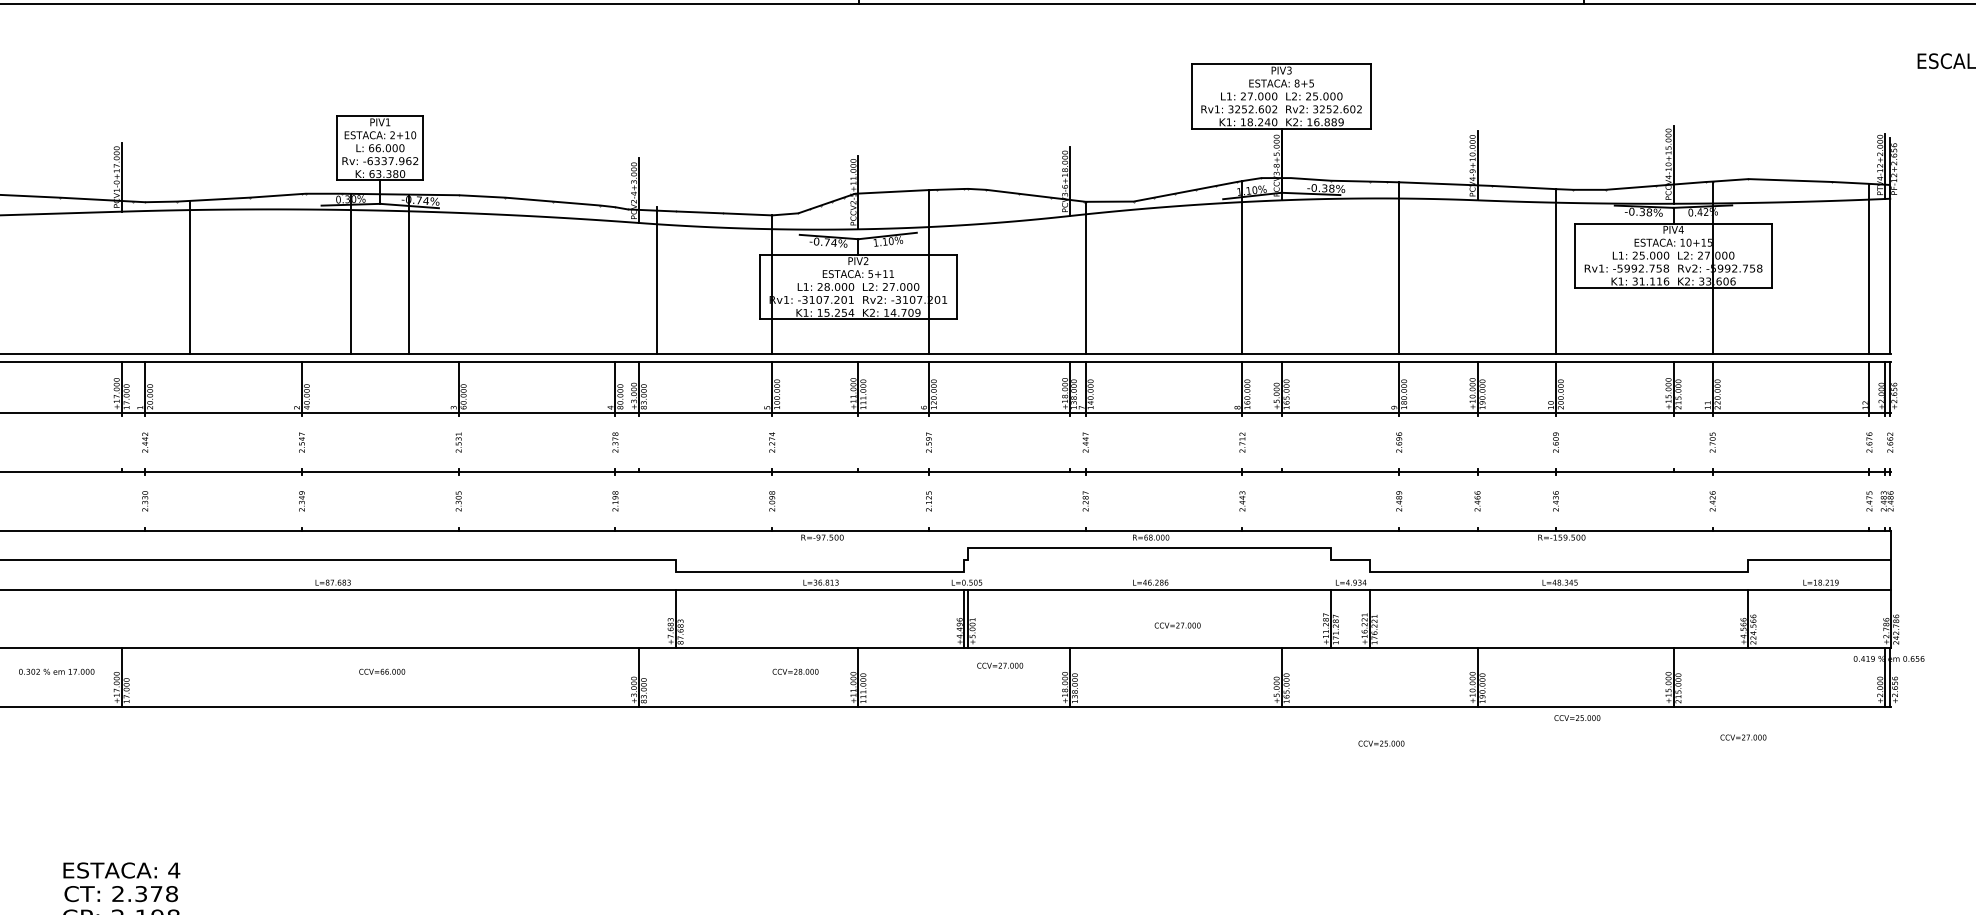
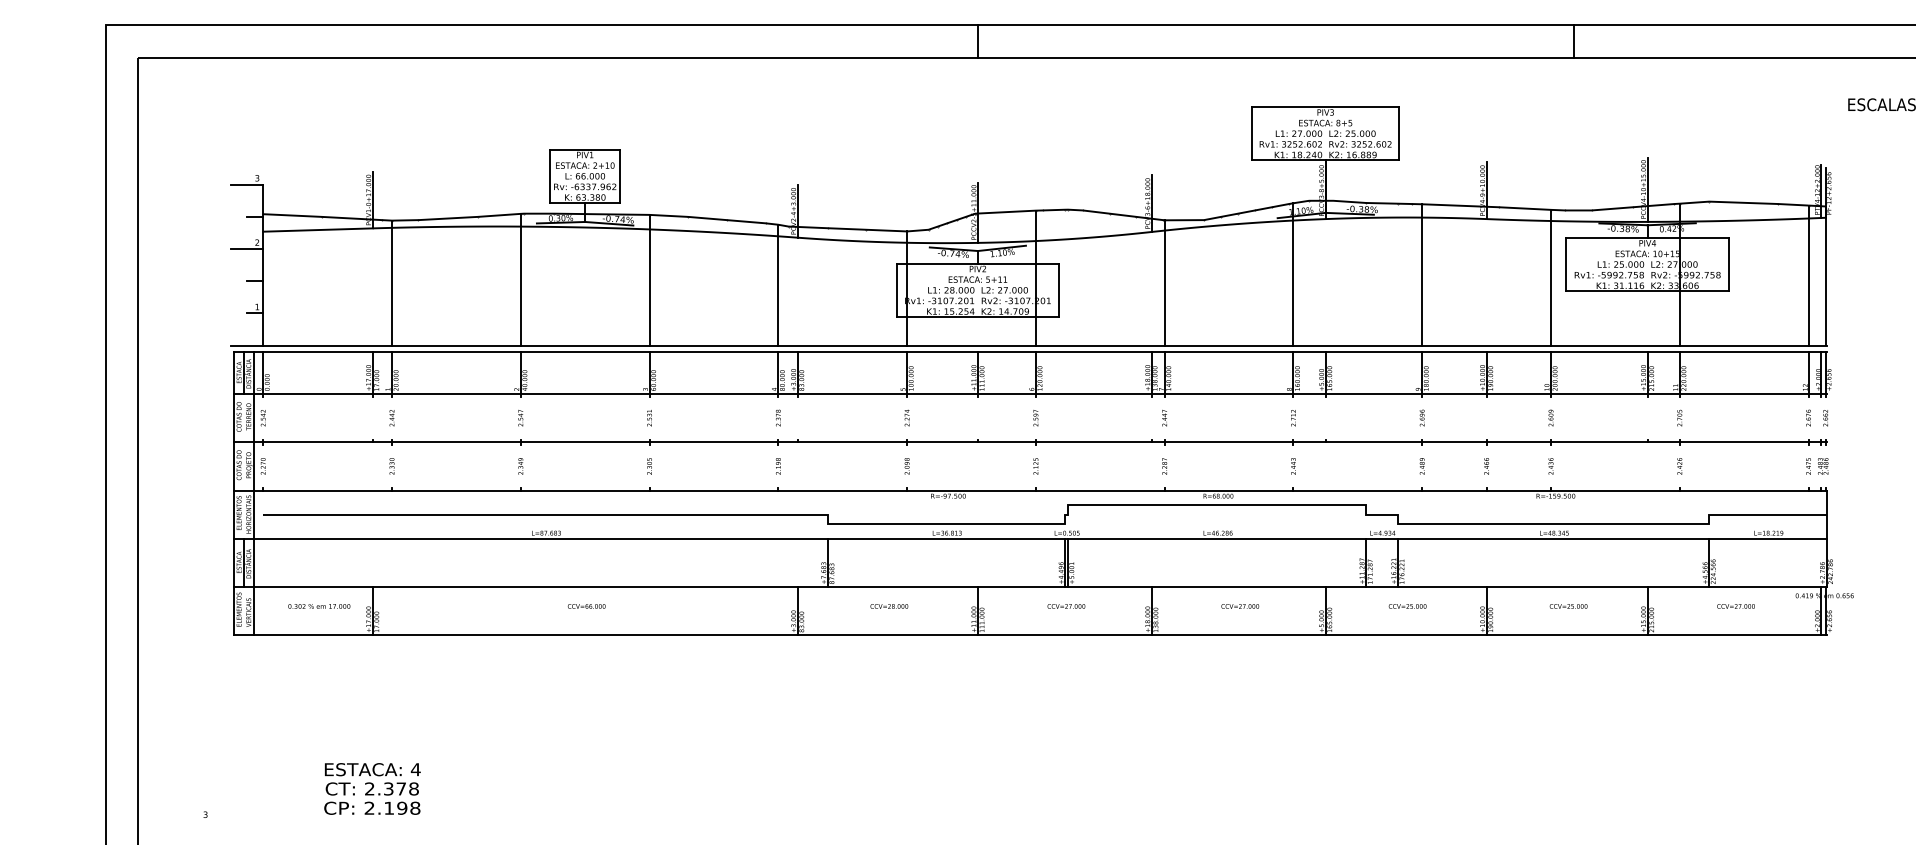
line: (350, 273) -> (520, 279), moved
line: (408, 273) -> (649, 279), moved
line: (190, 277) -> (392, 282), moved
line: (657, 279) -> (778, 284), moved
text: (1177, 625) -> (1240, 606), moved
text: (1000, 665) -> (1066, 606), moved
text: (795, 671) -> (889, 606), moved
text: (1577, 718) -> (1568, 606), moved
text: (1742, 737) -> (1735, 606), moved
text: (1381, 743) -> (1407, 606), moved

